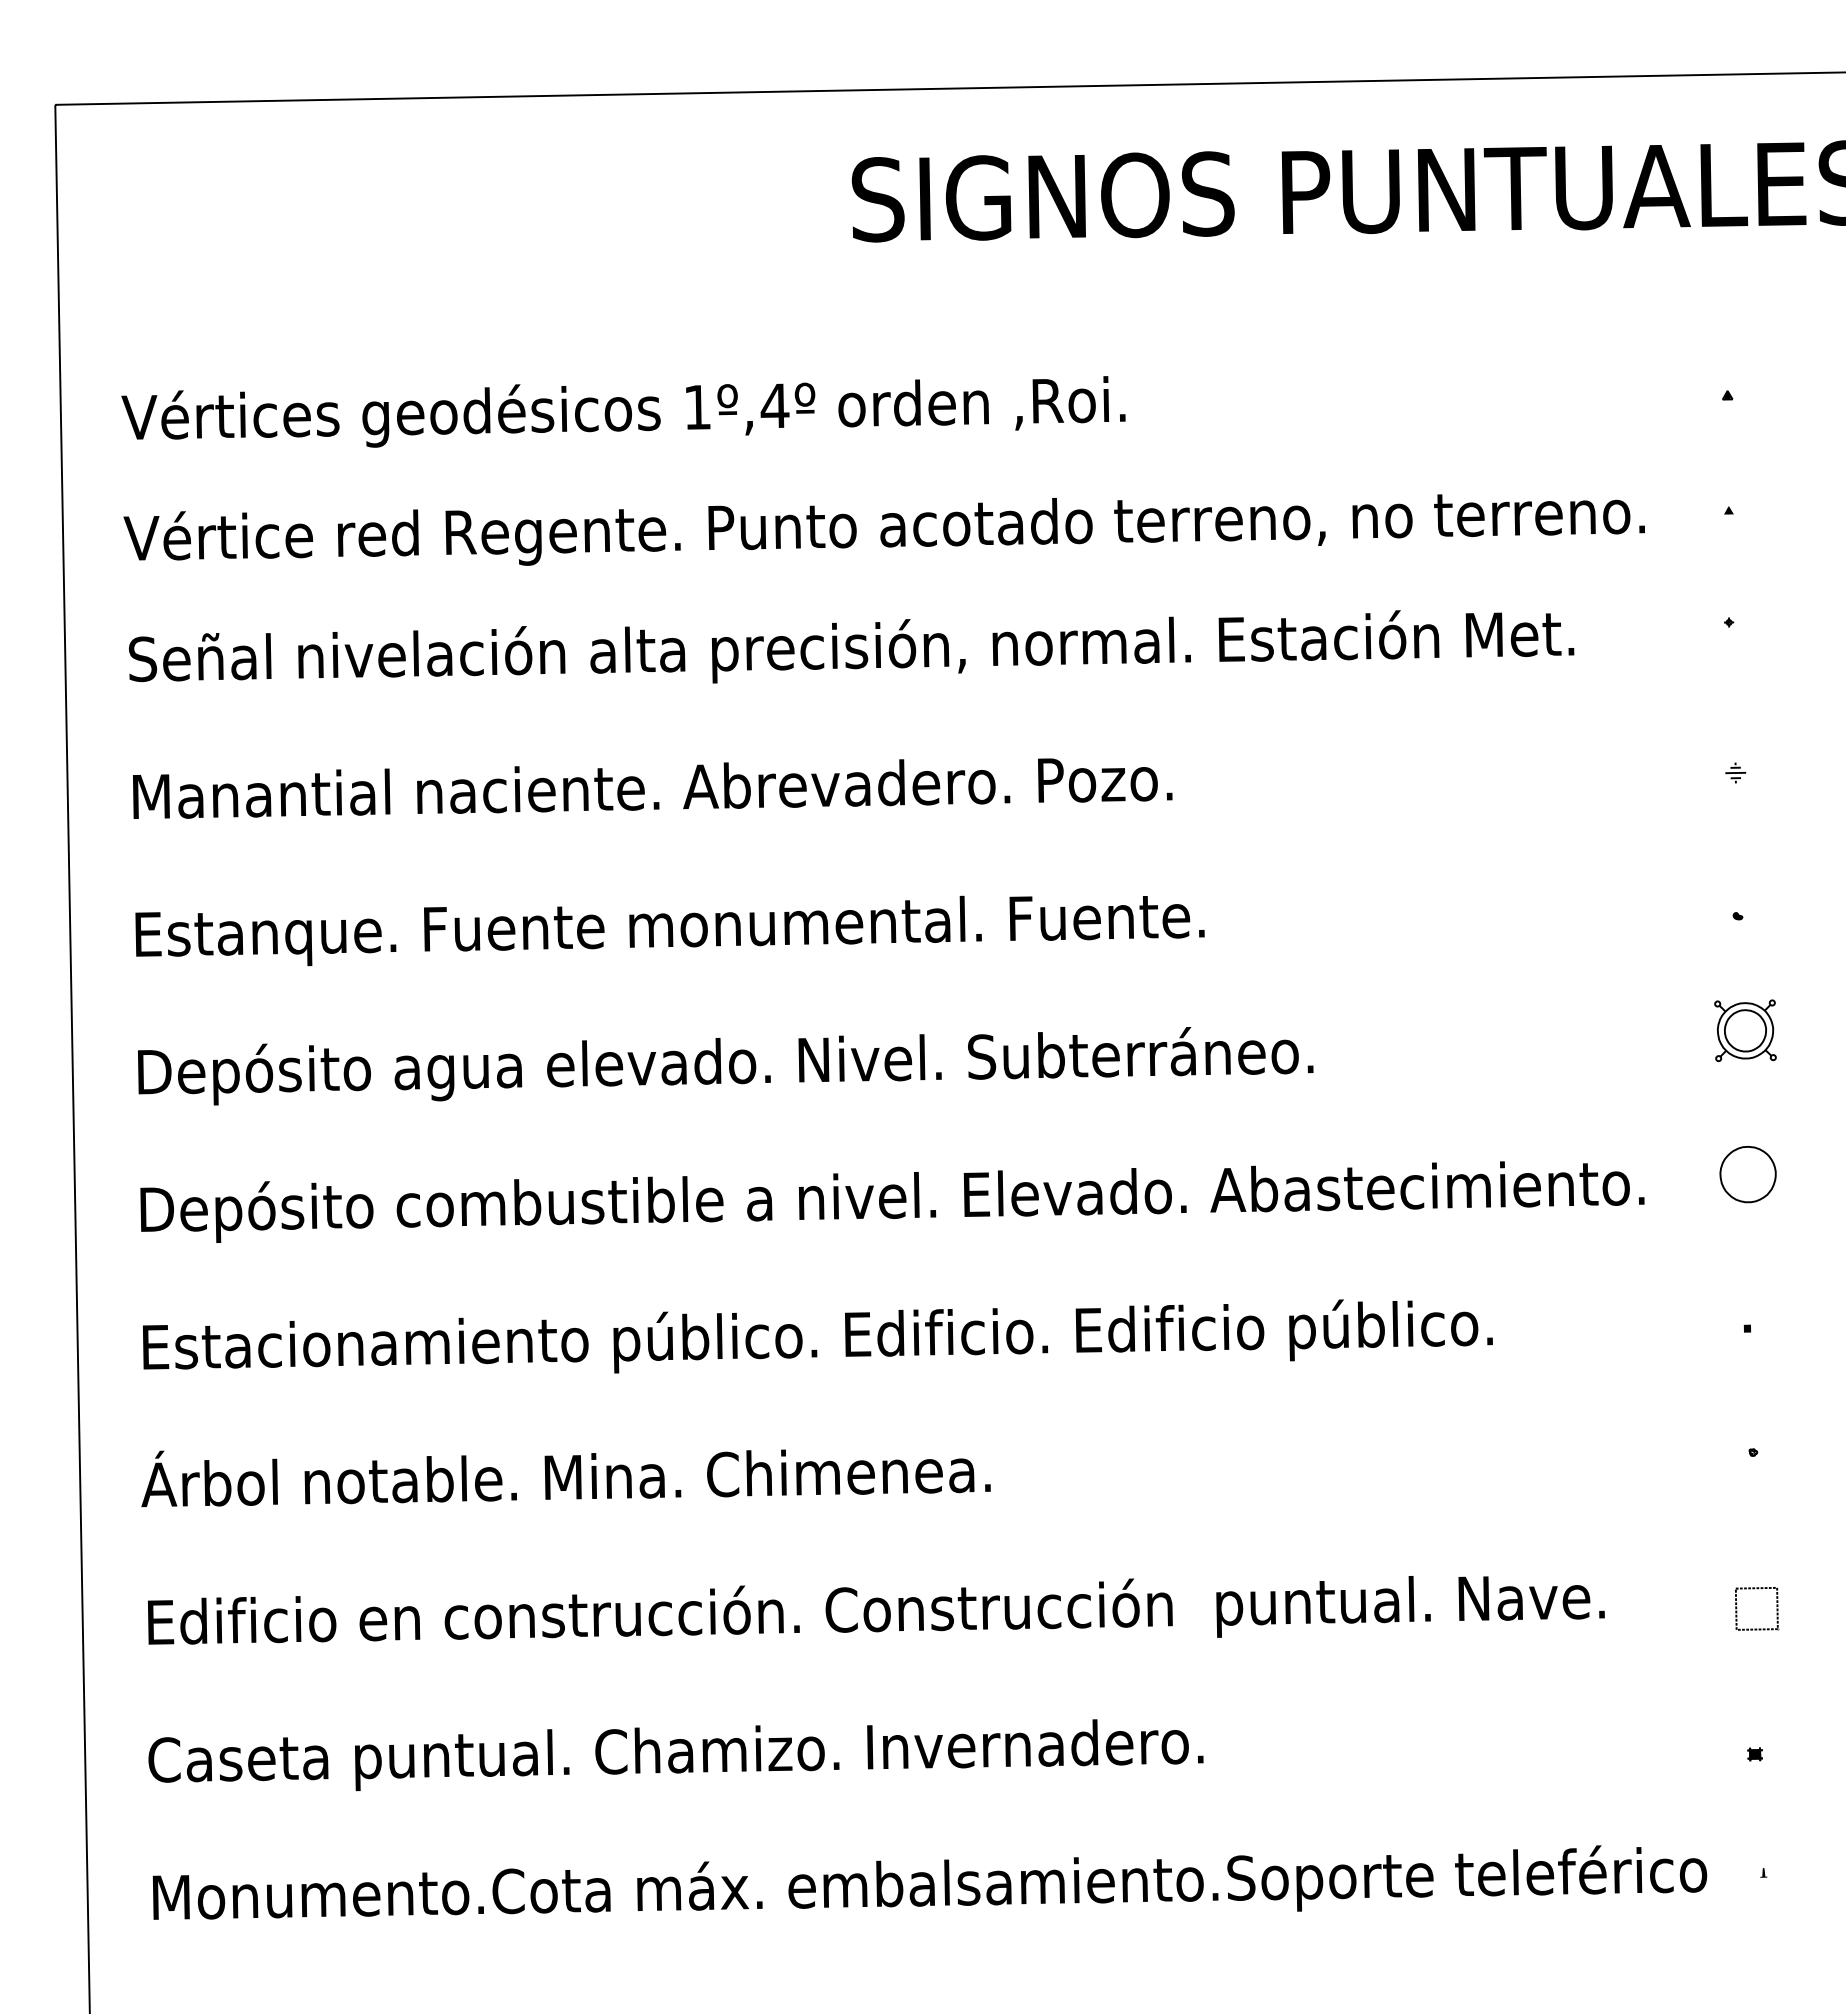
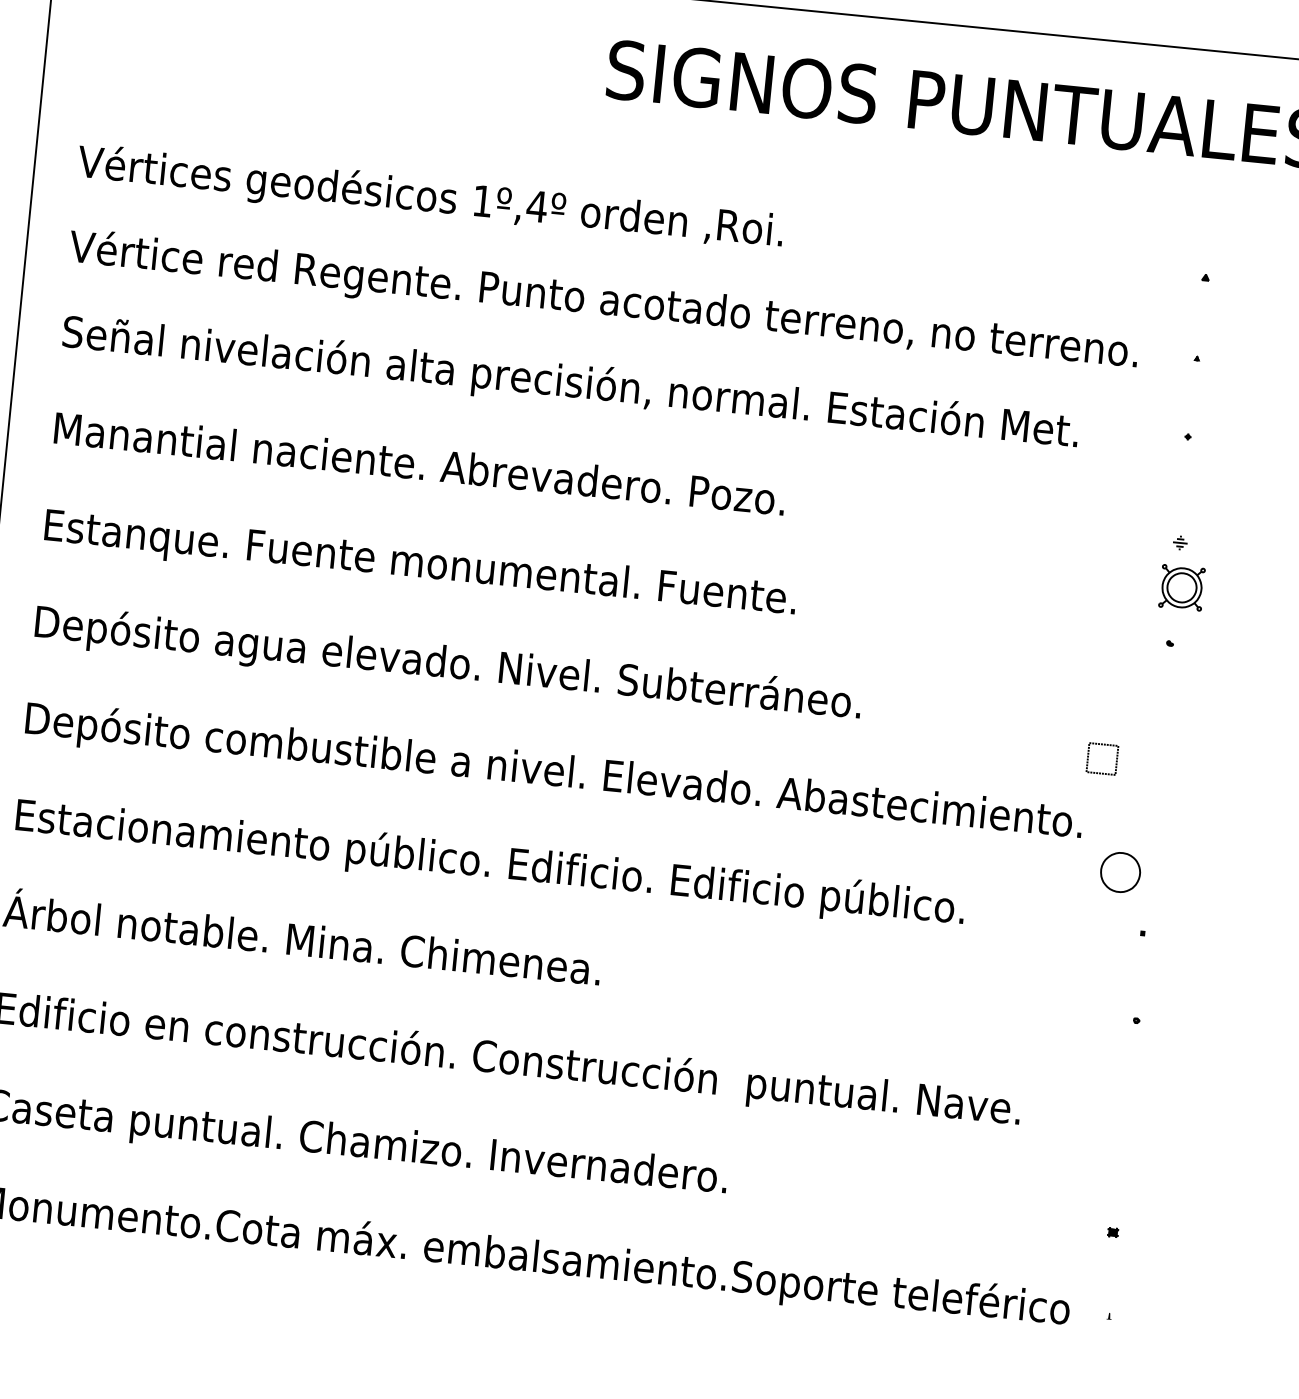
part: (1745, 1030) -> (1182, 587), moved
part: (1747, 1174) -> (1120, 872), moved
part: (1757, 1589) -> (1104, 745), moved

